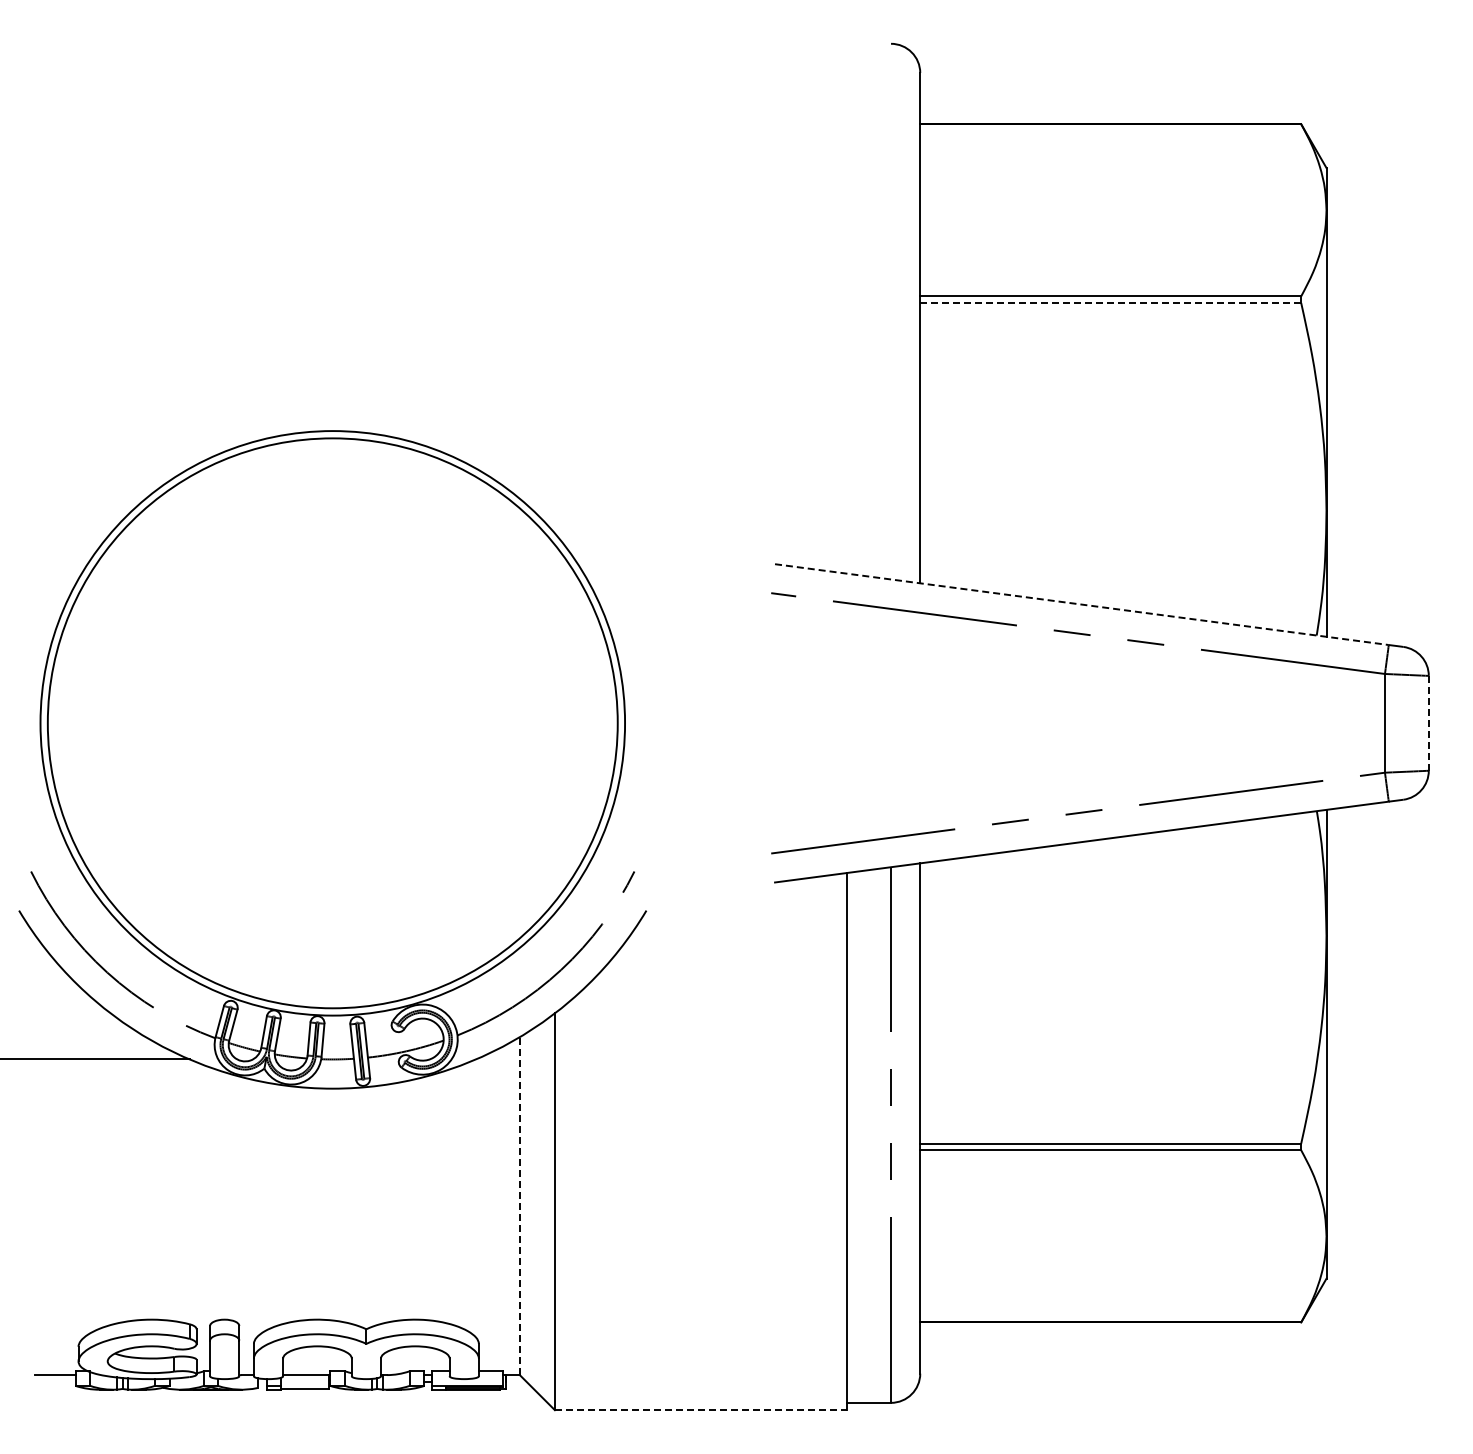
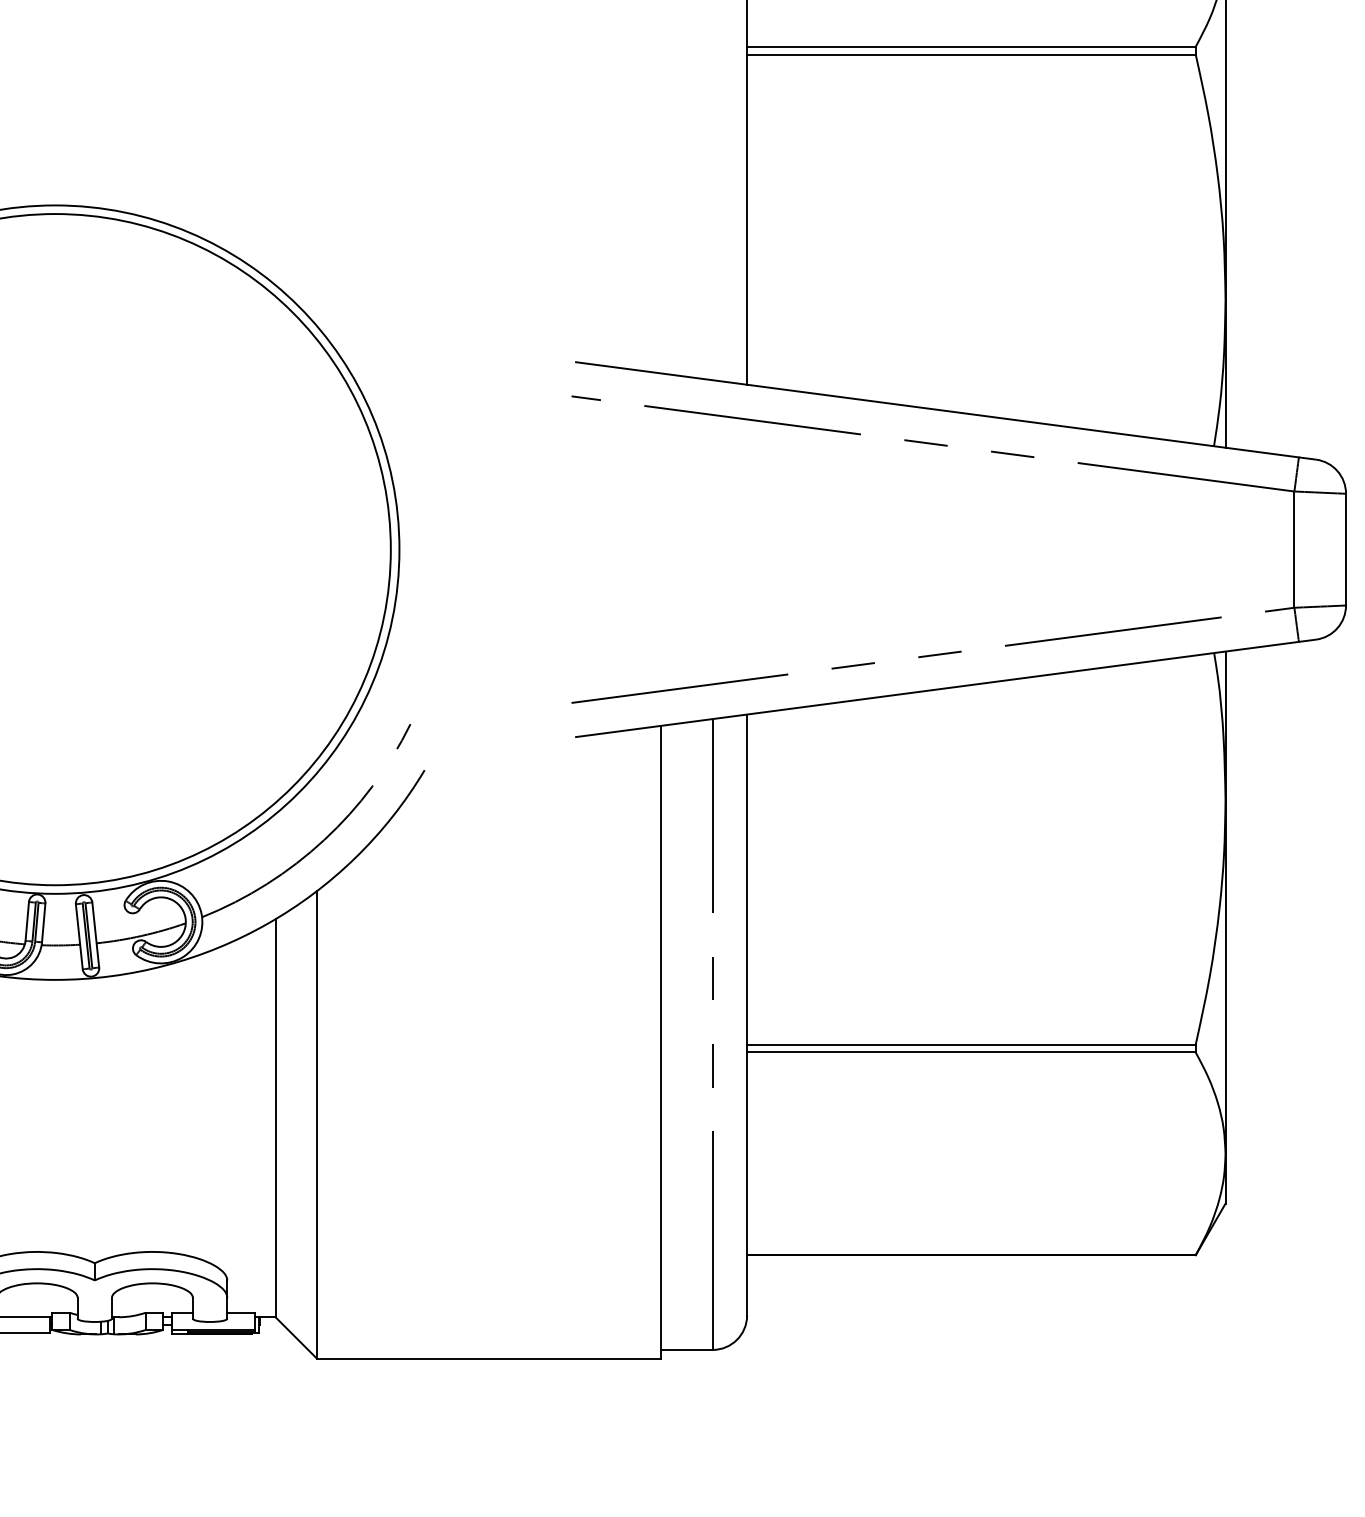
line: (1110, 303) -> (971, 55), dashed -> solid
line: (1081, 604) -> (937, 409), dashed -> solid
line: (1428, 723) -> (1345, 549), dashed -> solid
line: (519, 1206) -> (275, 1118), dashed -> solid
line: (701, 1410) -> (489, 1358), dashed -> solid

